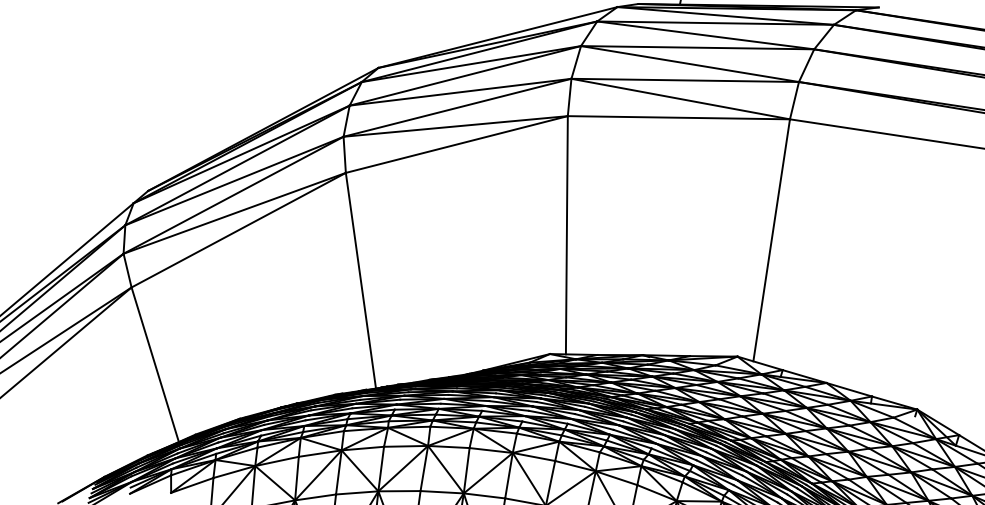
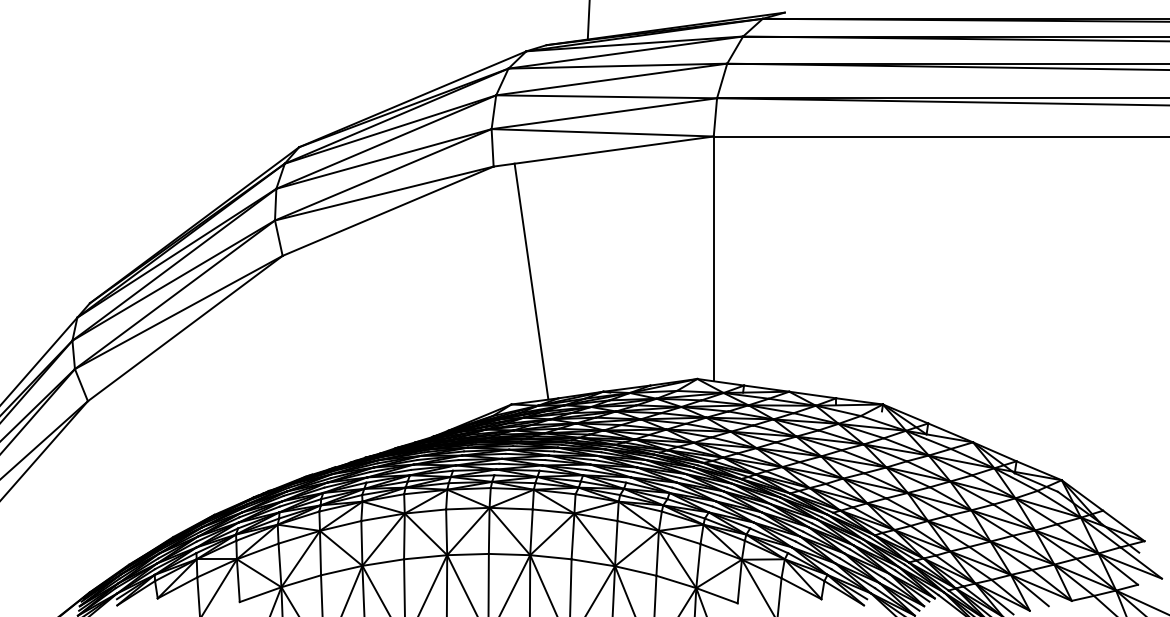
line: (566, 235) -> (531, 281), moved
line: (360, 279) -> (313, 359), removed
line: (154, 364) -> (122, 473), removed

